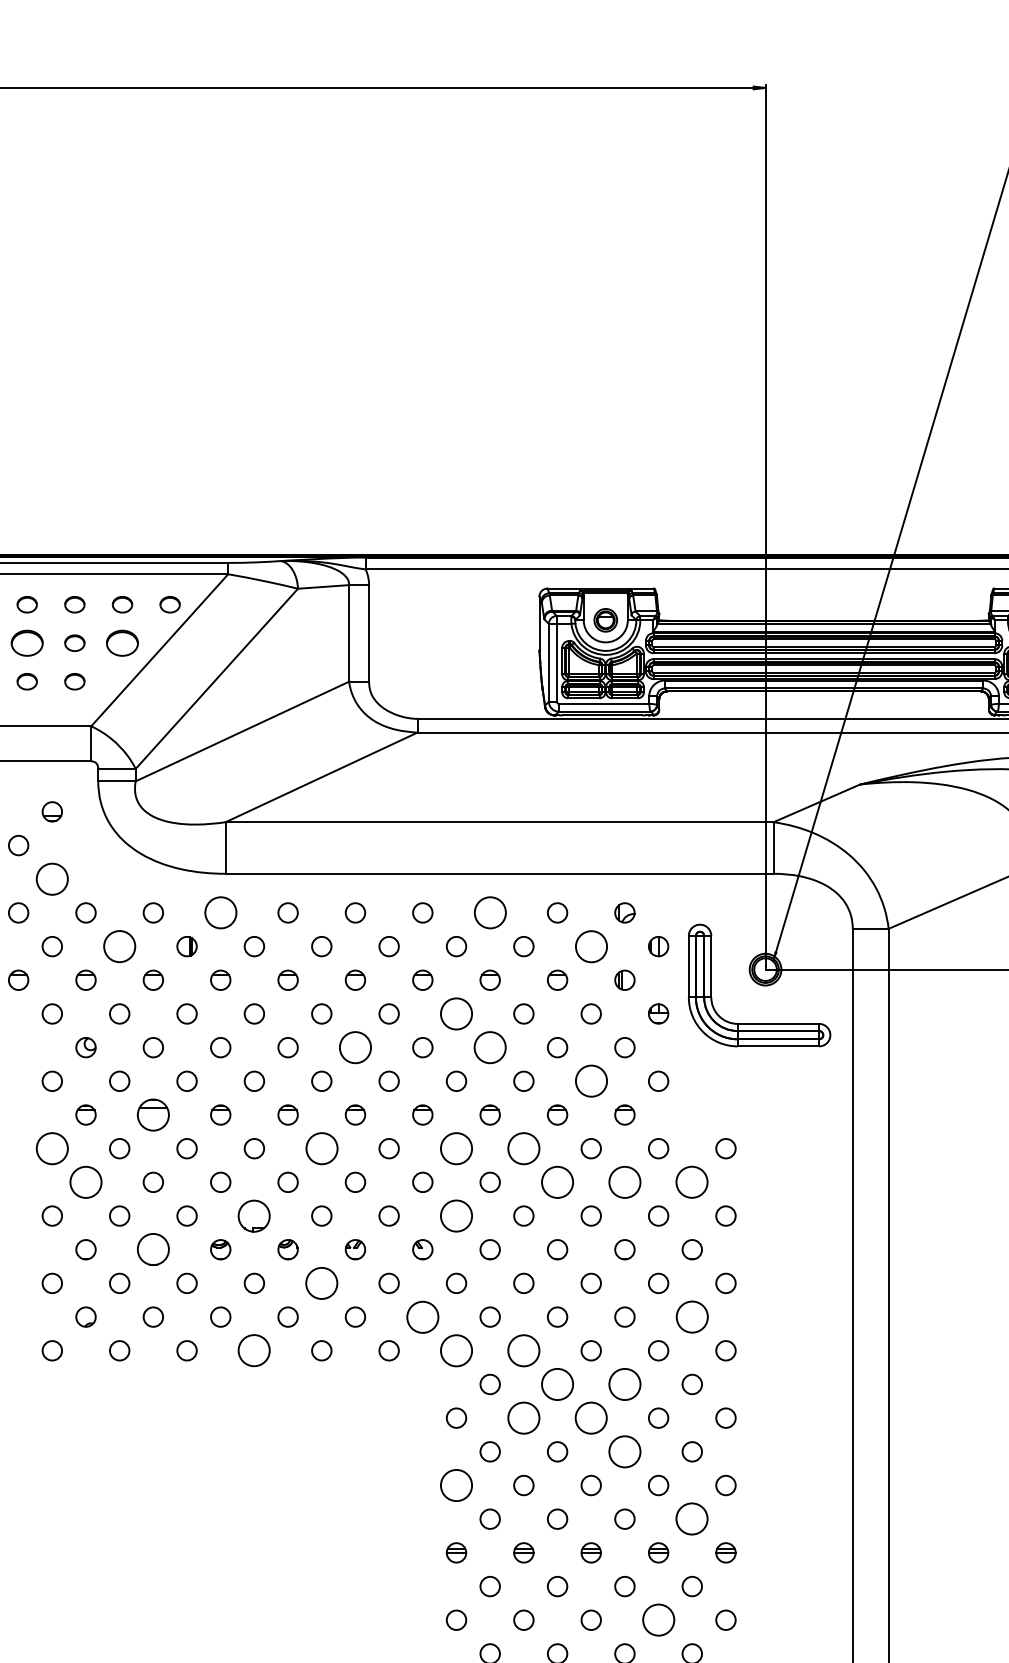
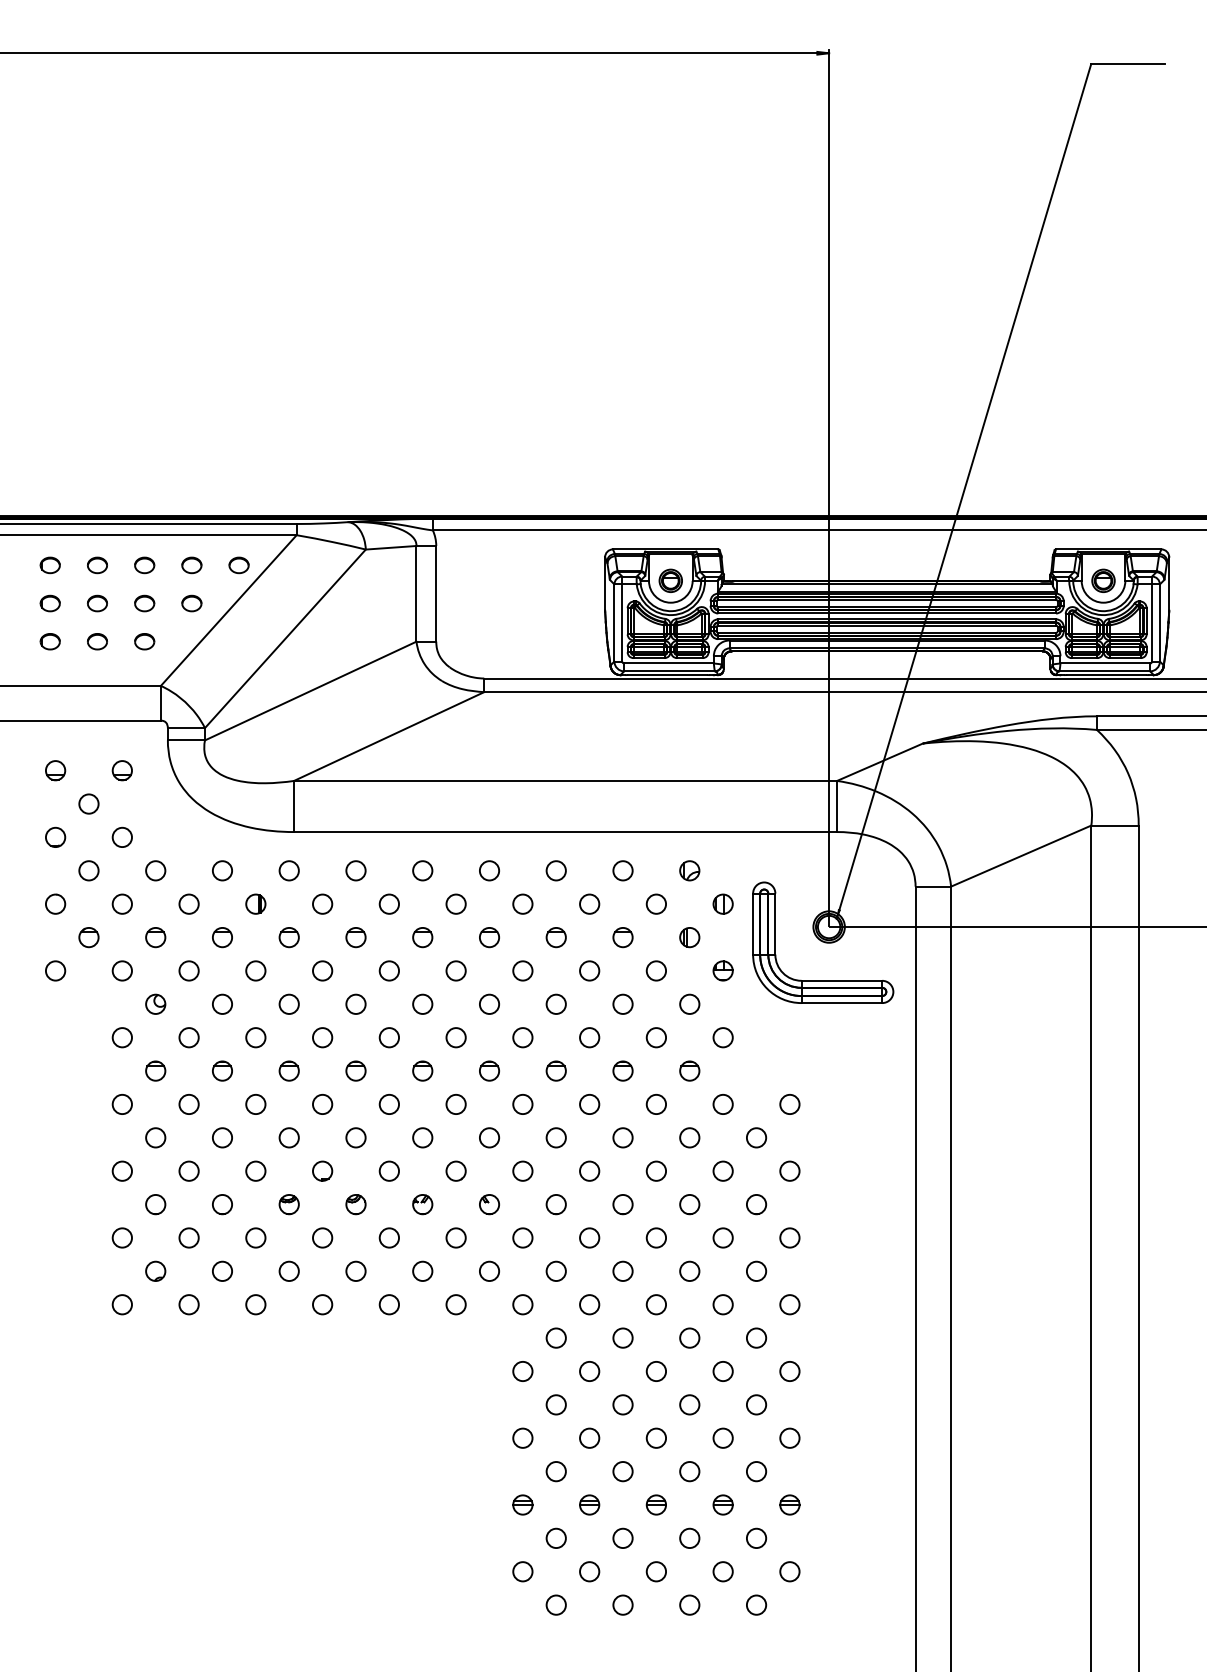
part: (27, 643) -> (97, 603), size x0.62
part: (122, 643) -> (191, 603), size x0.62
circle: (52, 879) -> (122, 837), size x0.62
circle: (219, 912) -> (288, 870), size x0.62
circle: (489, 912) -> (555, 870), size x0.62
circle: (119, 945) -> (188, 903), size x0.62
circle: (590, 945) -> (655, 903), size x0.62
circle: (456, 1013) -> (522, 970), size x0.62
circle: (355, 1046) -> (422, 1003), size x0.62
circle: (489, 1046) -> (555, 1003), size x0.62
circle: (590, 1081) -> (655, 1037), size x0.62
part: (153, 1114) -> (222, 1070), size x0.62
circle: (52, 1148) -> (122, 1104), size x0.62
circle: (320, 1148) -> (388, 1104), size x0.62
circle: (456, 1148) -> (522, 1104), size x0.62
circle: (523, 1148) -> (589, 1104), size x0.62
circle: (85, 1182) -> (155, 1137), size x0.62
circle: (557, 1182) -> (622, 1137), size x0.62
circle: (624, 1182) -> (689, 1137), size x0.62
circle: (692, 1182) -> (756, 1137), size x0.62
circle: (254, 1215) -> (322, 1170), size x0.62
circle: (456, 1215) -> (522, 1170), size x0.62
circle: (153, 1249) -> (222, 1204), size x0.62
circle: (321, 1282) -> (389, 1237), size x0.62
circle: (422, 1316) -> (489, 1270), size x0.62
circle: (692, 1317) -> (756, 1271), size x0.62
circle: (254, 1350) -> (322, 1304), size x0.62
circle: (456, 1350) -> (522, 1304), size x0.62
circle: (523, 1350) -> (589, 1304), size x0.62
circle: (557, 1383) -> (622, 1337), size x0.62
circle: (624, 1383) -> (689, 1337), size x0.62
circle: (523, 1418) -> (589, 1371), size x0.62
circle: (591, 1418) -> (656, 1371), size x0.62
circle: (624, 1451) -> (689, 1404), size x0.62
circle: (456, 1484) -> (522, 1437), size x0.62
circle: (692, 1519) -> (756, 1471), size x0.62
circle: (657, 1619) -> (722, 1571), size x0.62

